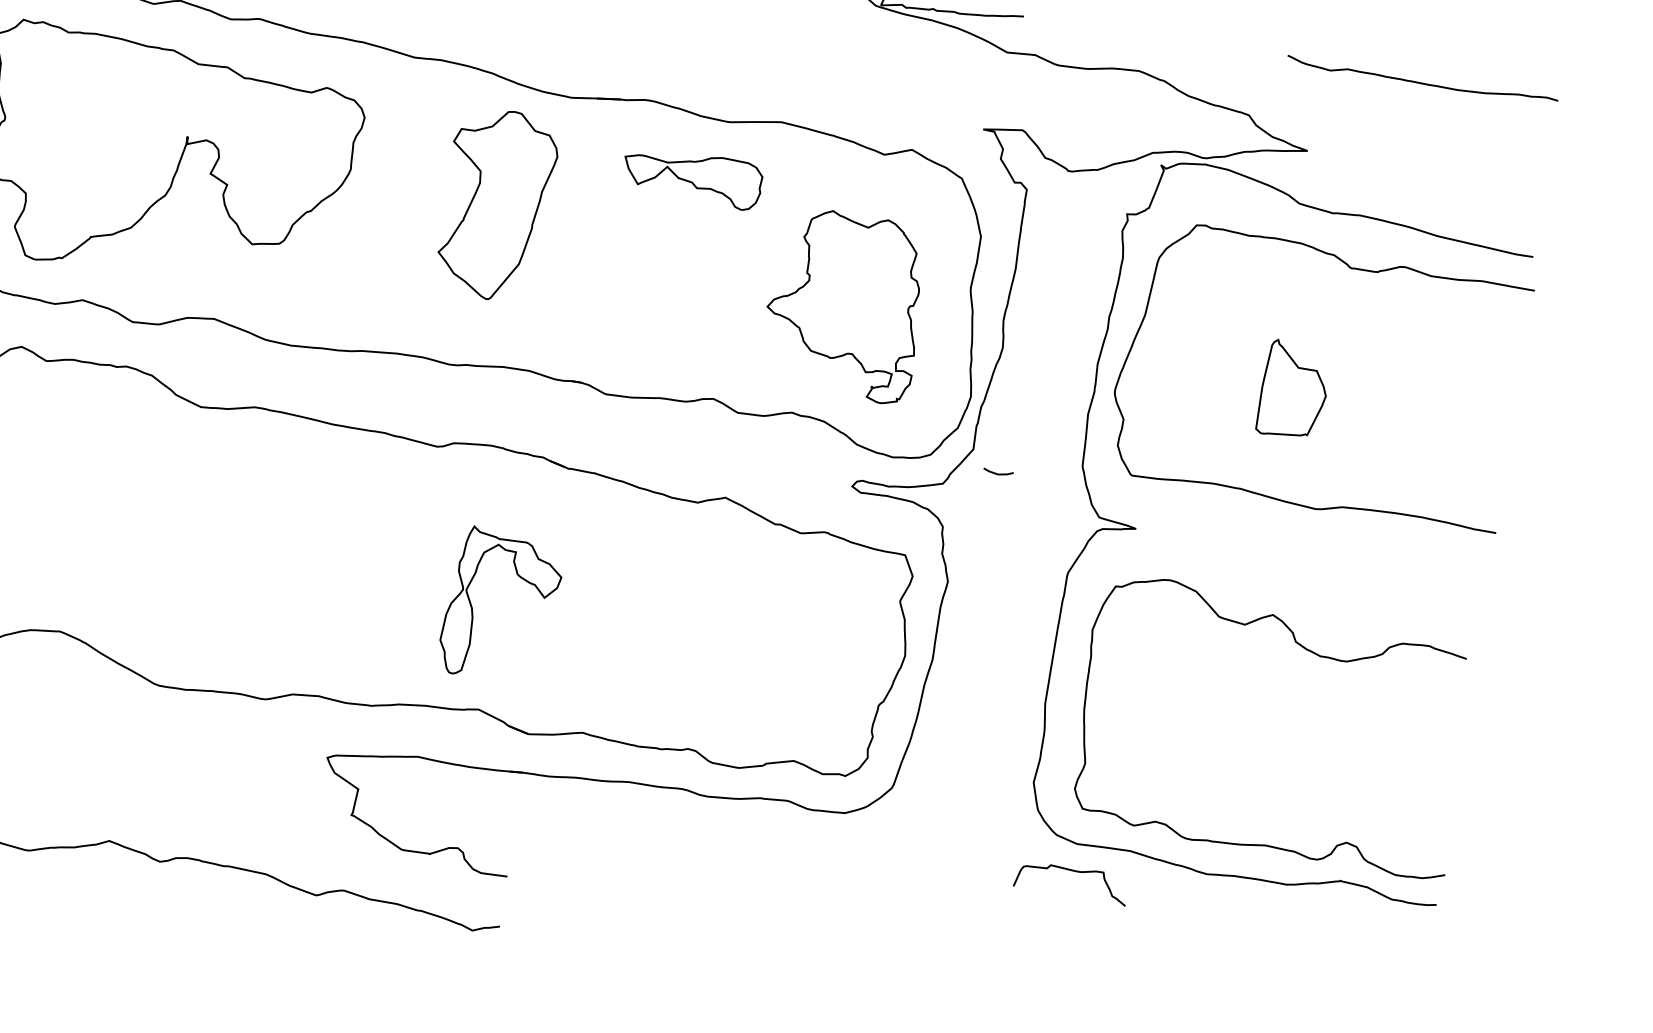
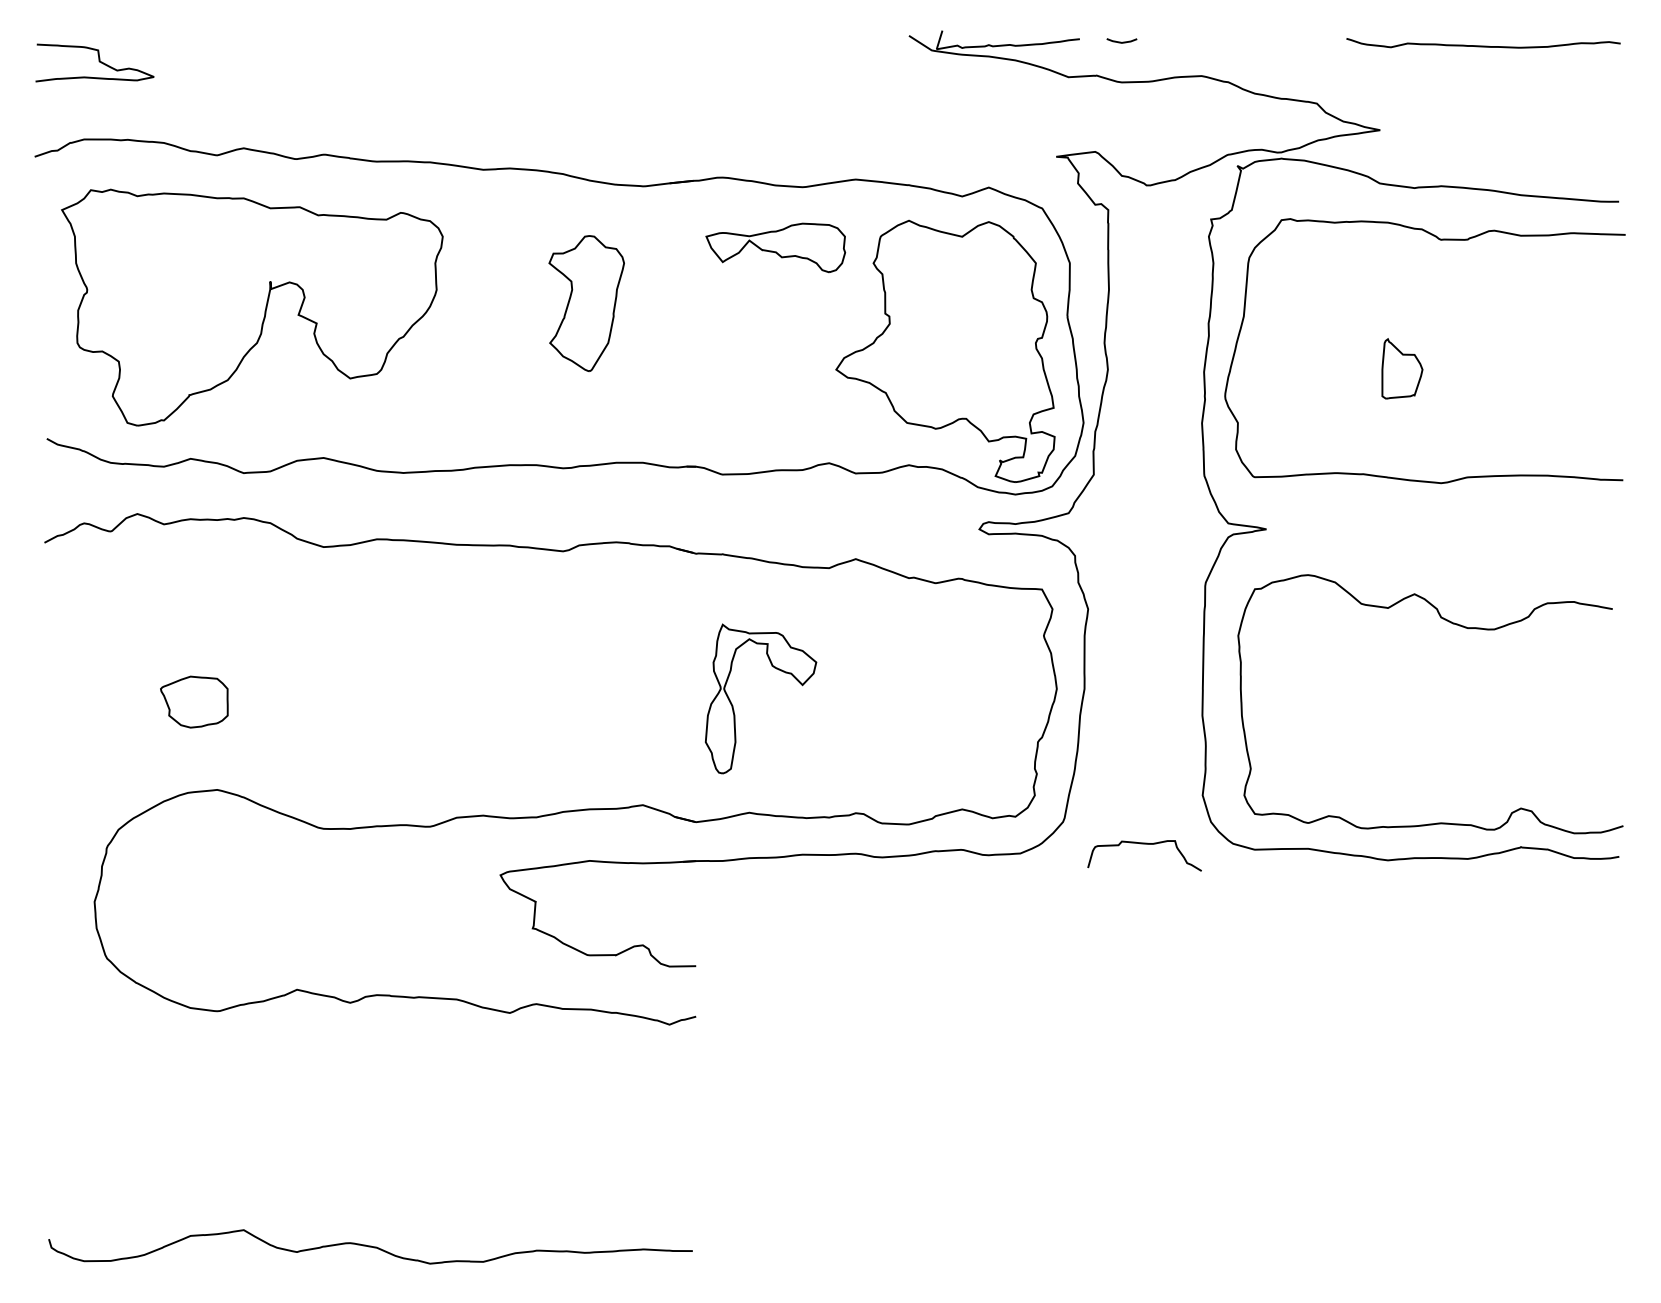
part: (496, 205) -> (586, 303), size x0.71
part: (845, 304) -> (945, 350), size x1.43
part: (1294, 389) -> (1402, 368), size x0.62
line: (997, 473) -> (1121, 41), moved
part: (50, 540) -> (194, 701), added
part: (473, 607) -> (733, 705), moved
curve: (1072, 871) -> (1144, 844), moved

